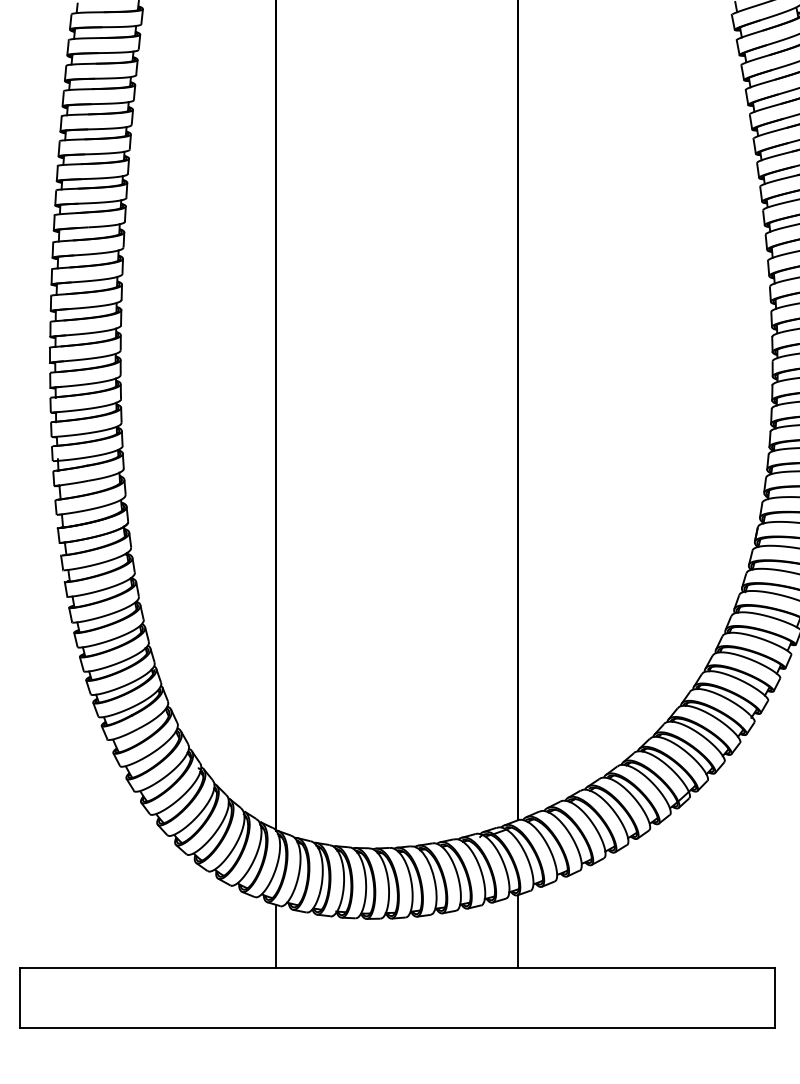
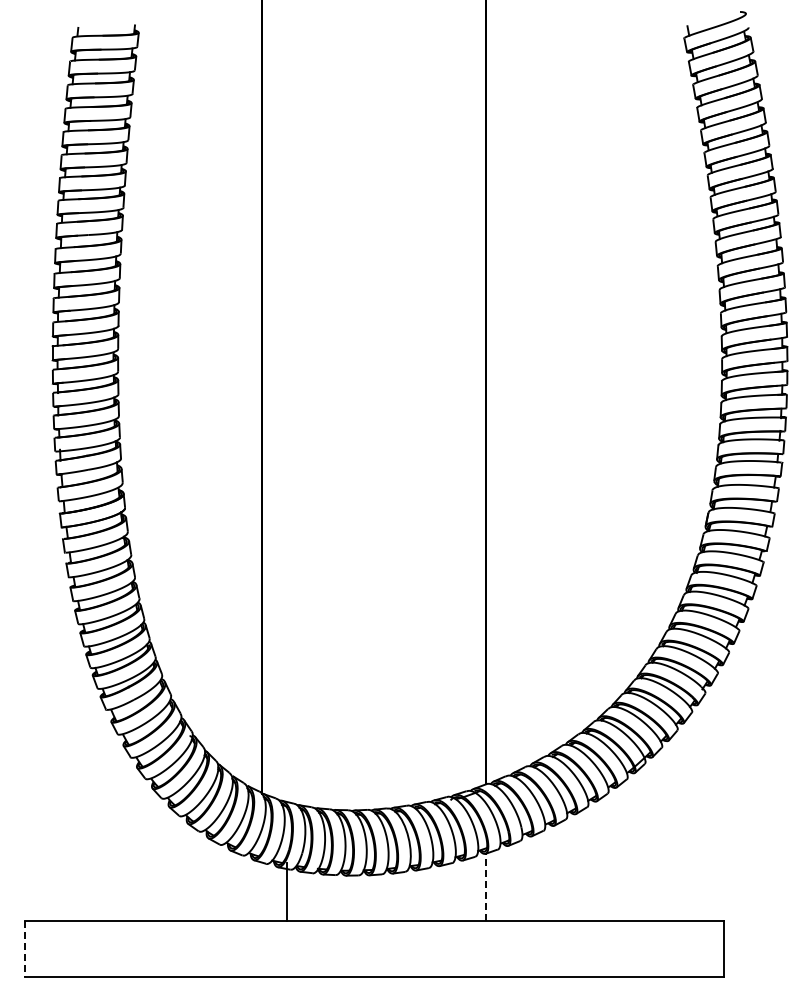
line: (518, 931) -> (486, 887), solid -> dashed
line: (276, 936) -> (287, 891), moved
line: (19, 997) -> (24, 948), solid -> dashed

